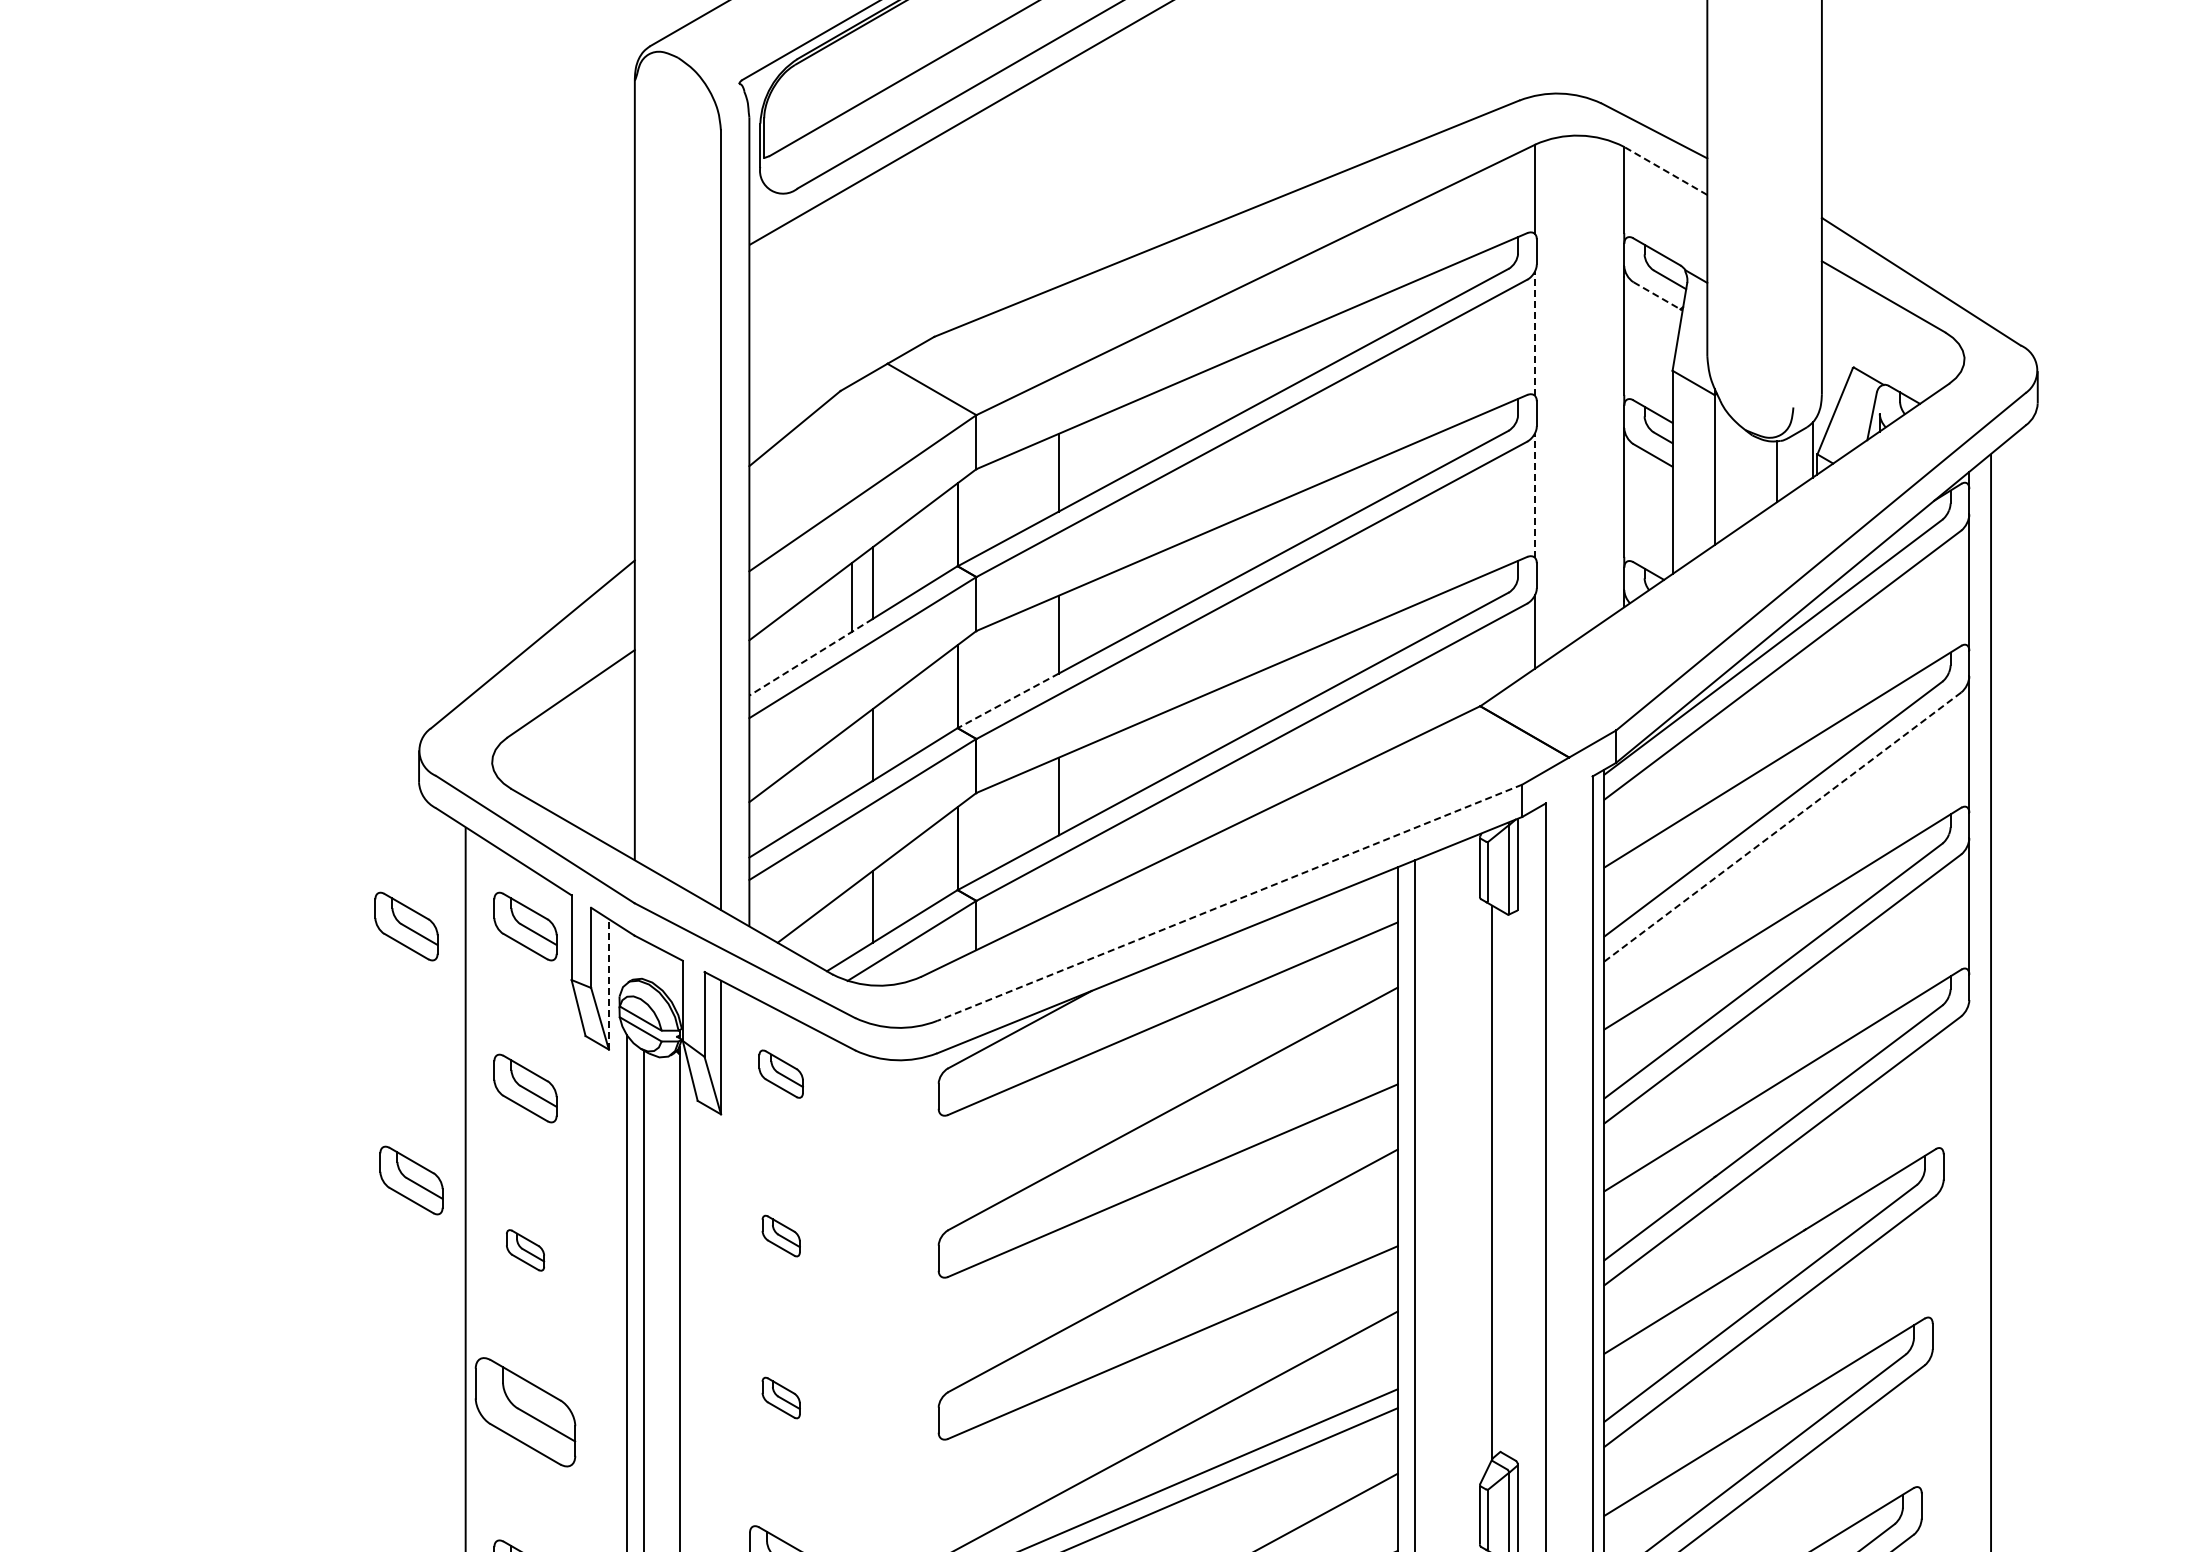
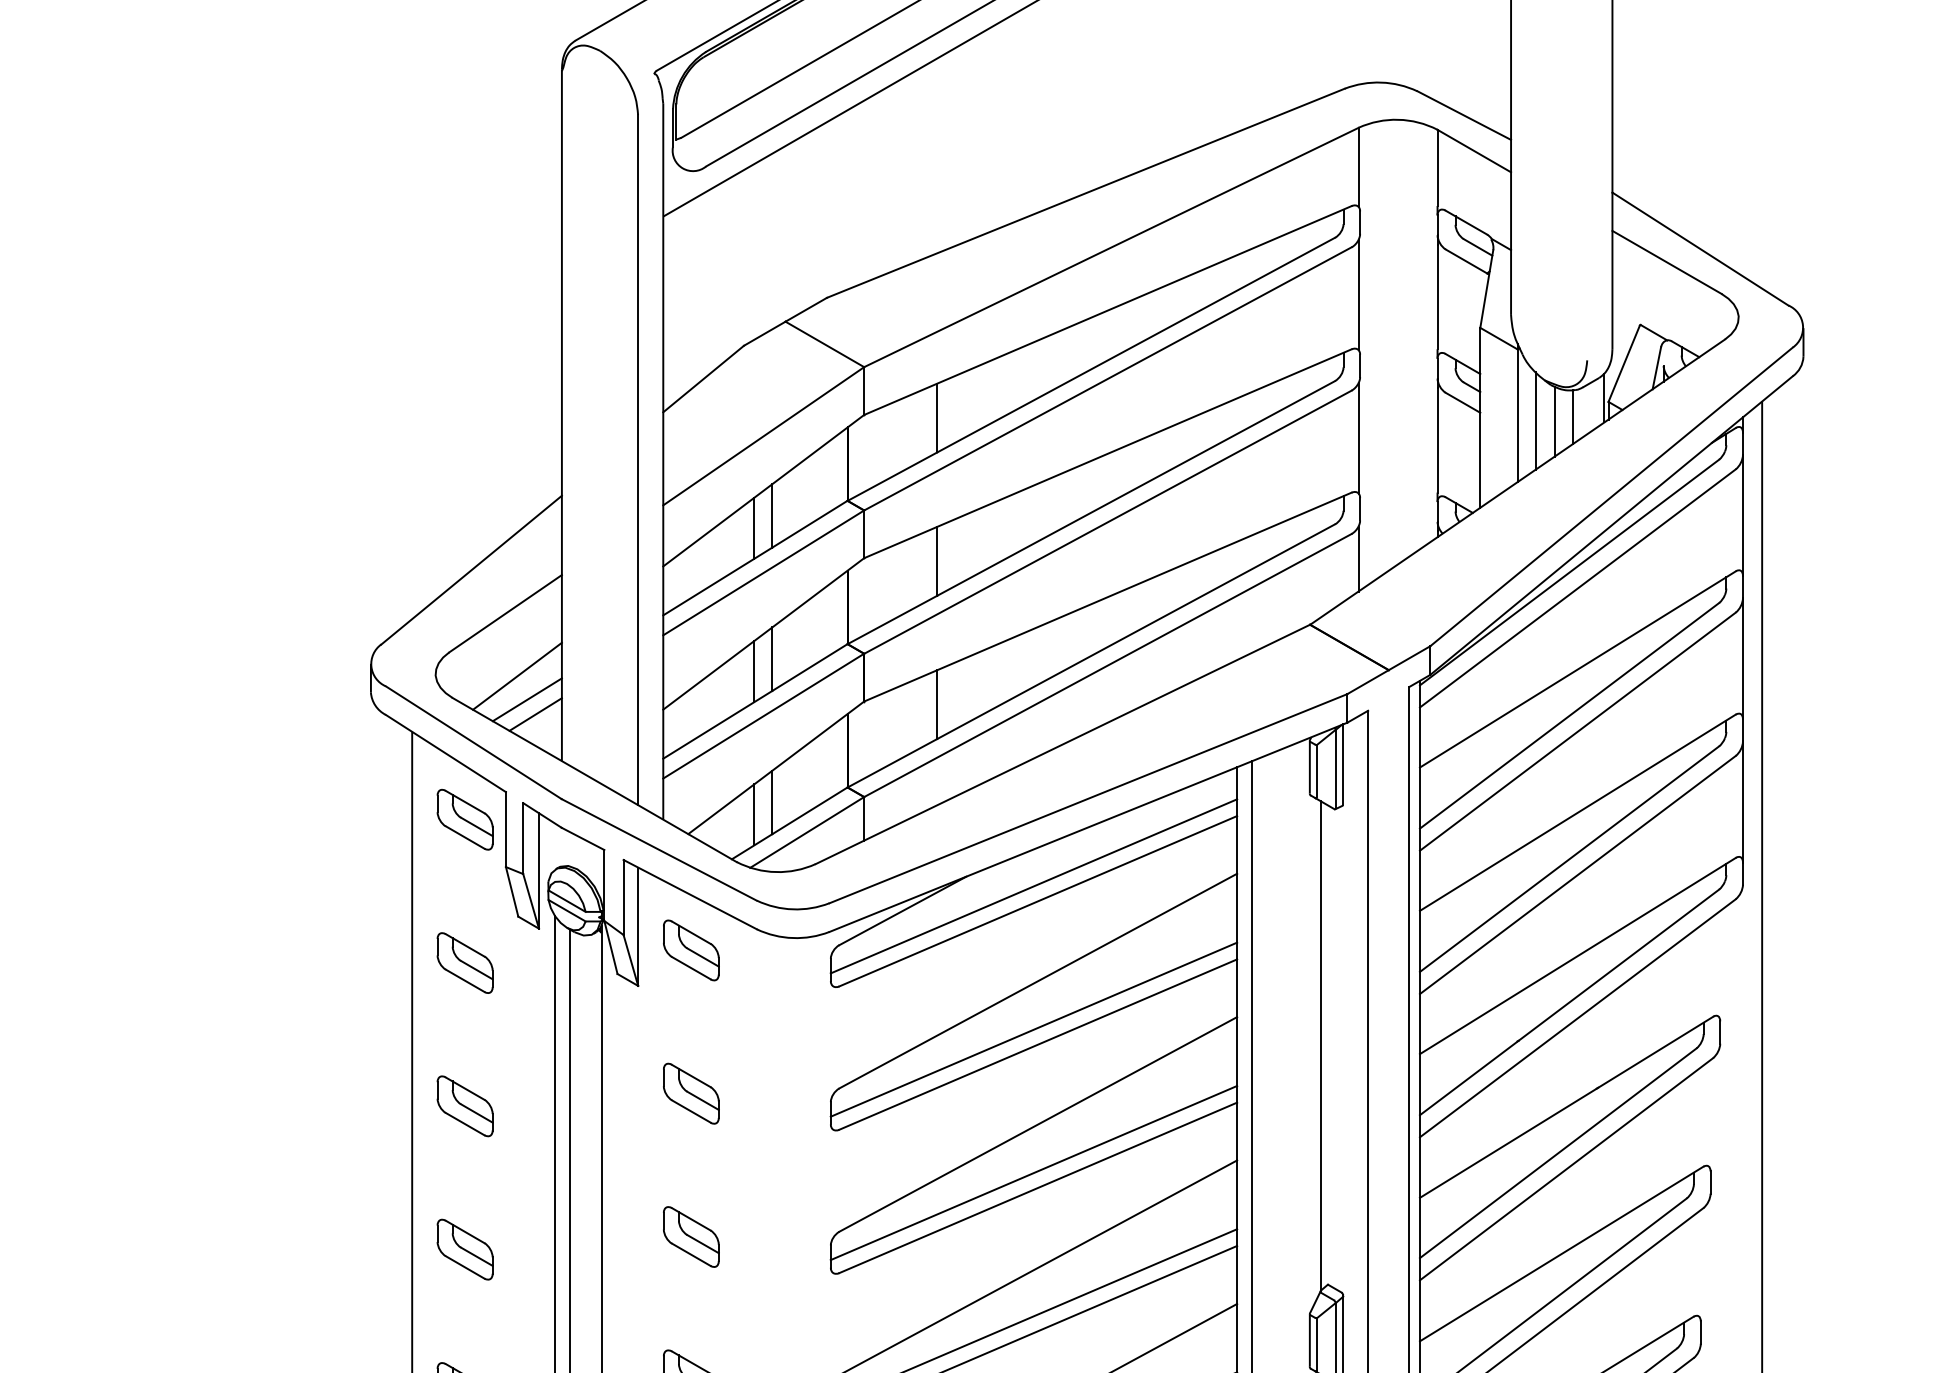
line: (1665, 170) -> (1474, 150), dashed -> solid
line: (1657, 296) -> (1466, 262), dashed -> solid
line: (1535, 333) -> (1358, 294), dashed -> solid
line: (1734, 476) -> (1535, 421), added
line: (1756, 476) -> (1554, 421), added
line: (1535, 495) -> (1358, 438), dashed -> solid
line: (811, 657) -> (718, 581), dashed -> solid
line: (1007, 701) -> (891, 620), dashed -> solid
line: (852, 758) -> (754, 671), added
line: (584, 764) -> (517, 676), added
line: (595, 790) -> (527, 699), added
line: (604, 807) -> (535, 714), added
line: (1783, 826) -> (1578, 731), dashed -> solid
line: (1229, 902) -> (1088, 798), dashed -> solid
line: (852, 920) -> (754, 814), added
part: (406, 926) -> (359, 819), removed
line: (608, 983) -> (538, 870), dashed -> solid
line: (1167, 1001) -> (1033, 886), added
part: (781, 1073) -> (691, 949), size x1.43
line: (1167, 1163) -> (1033, 1029), added
part: (411, 1180) -> (364, 1044), removed
part: (781, 1235) -> (691, 1093), size x1.67
part: (525, 1250) -> (465, 1106), size x1.67
line: (1167, 1325) -> (1033, 1172), added
part: (781, 1397) -> (691, 1236), size x1.67
part: (525, 1412) -> (465, 1249), size x0.62

